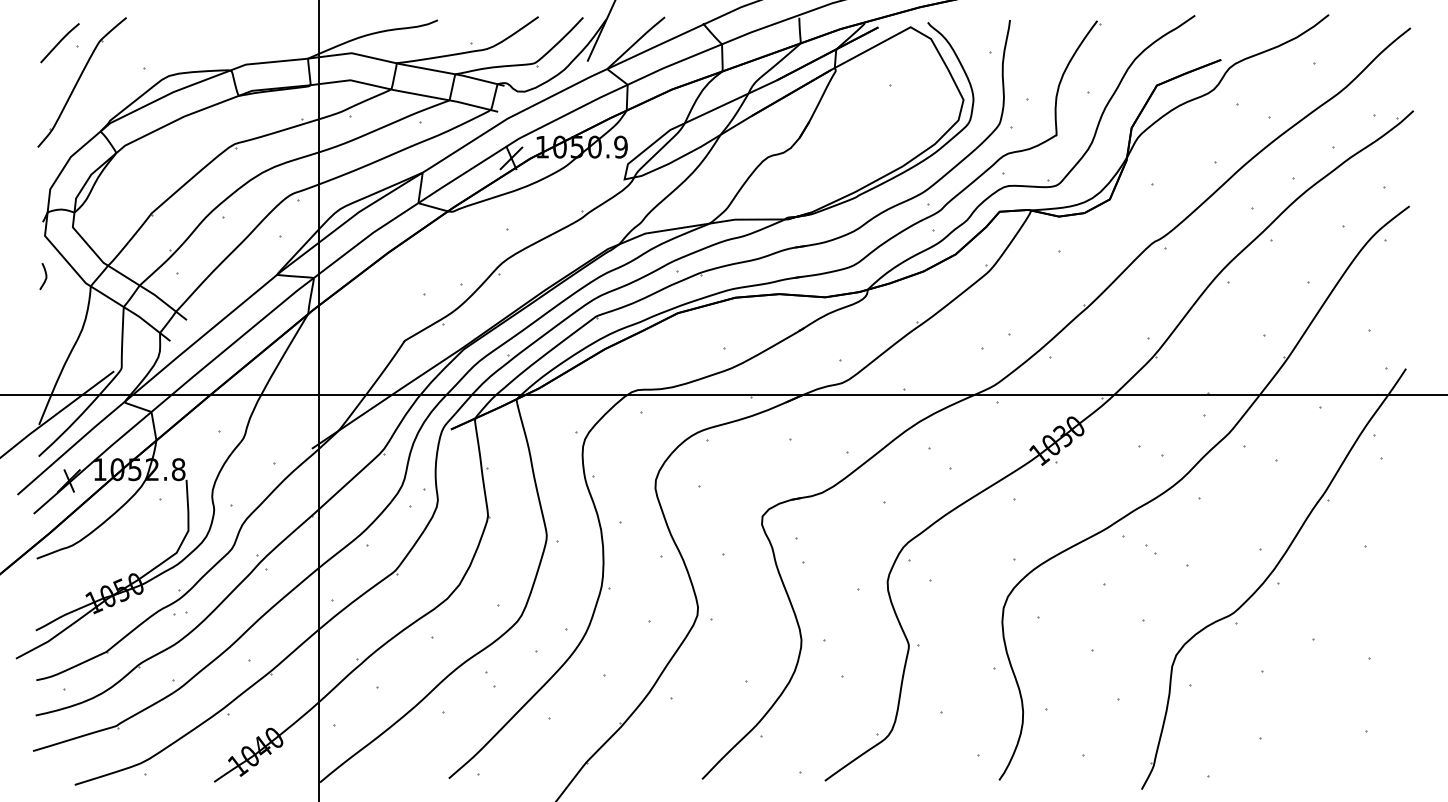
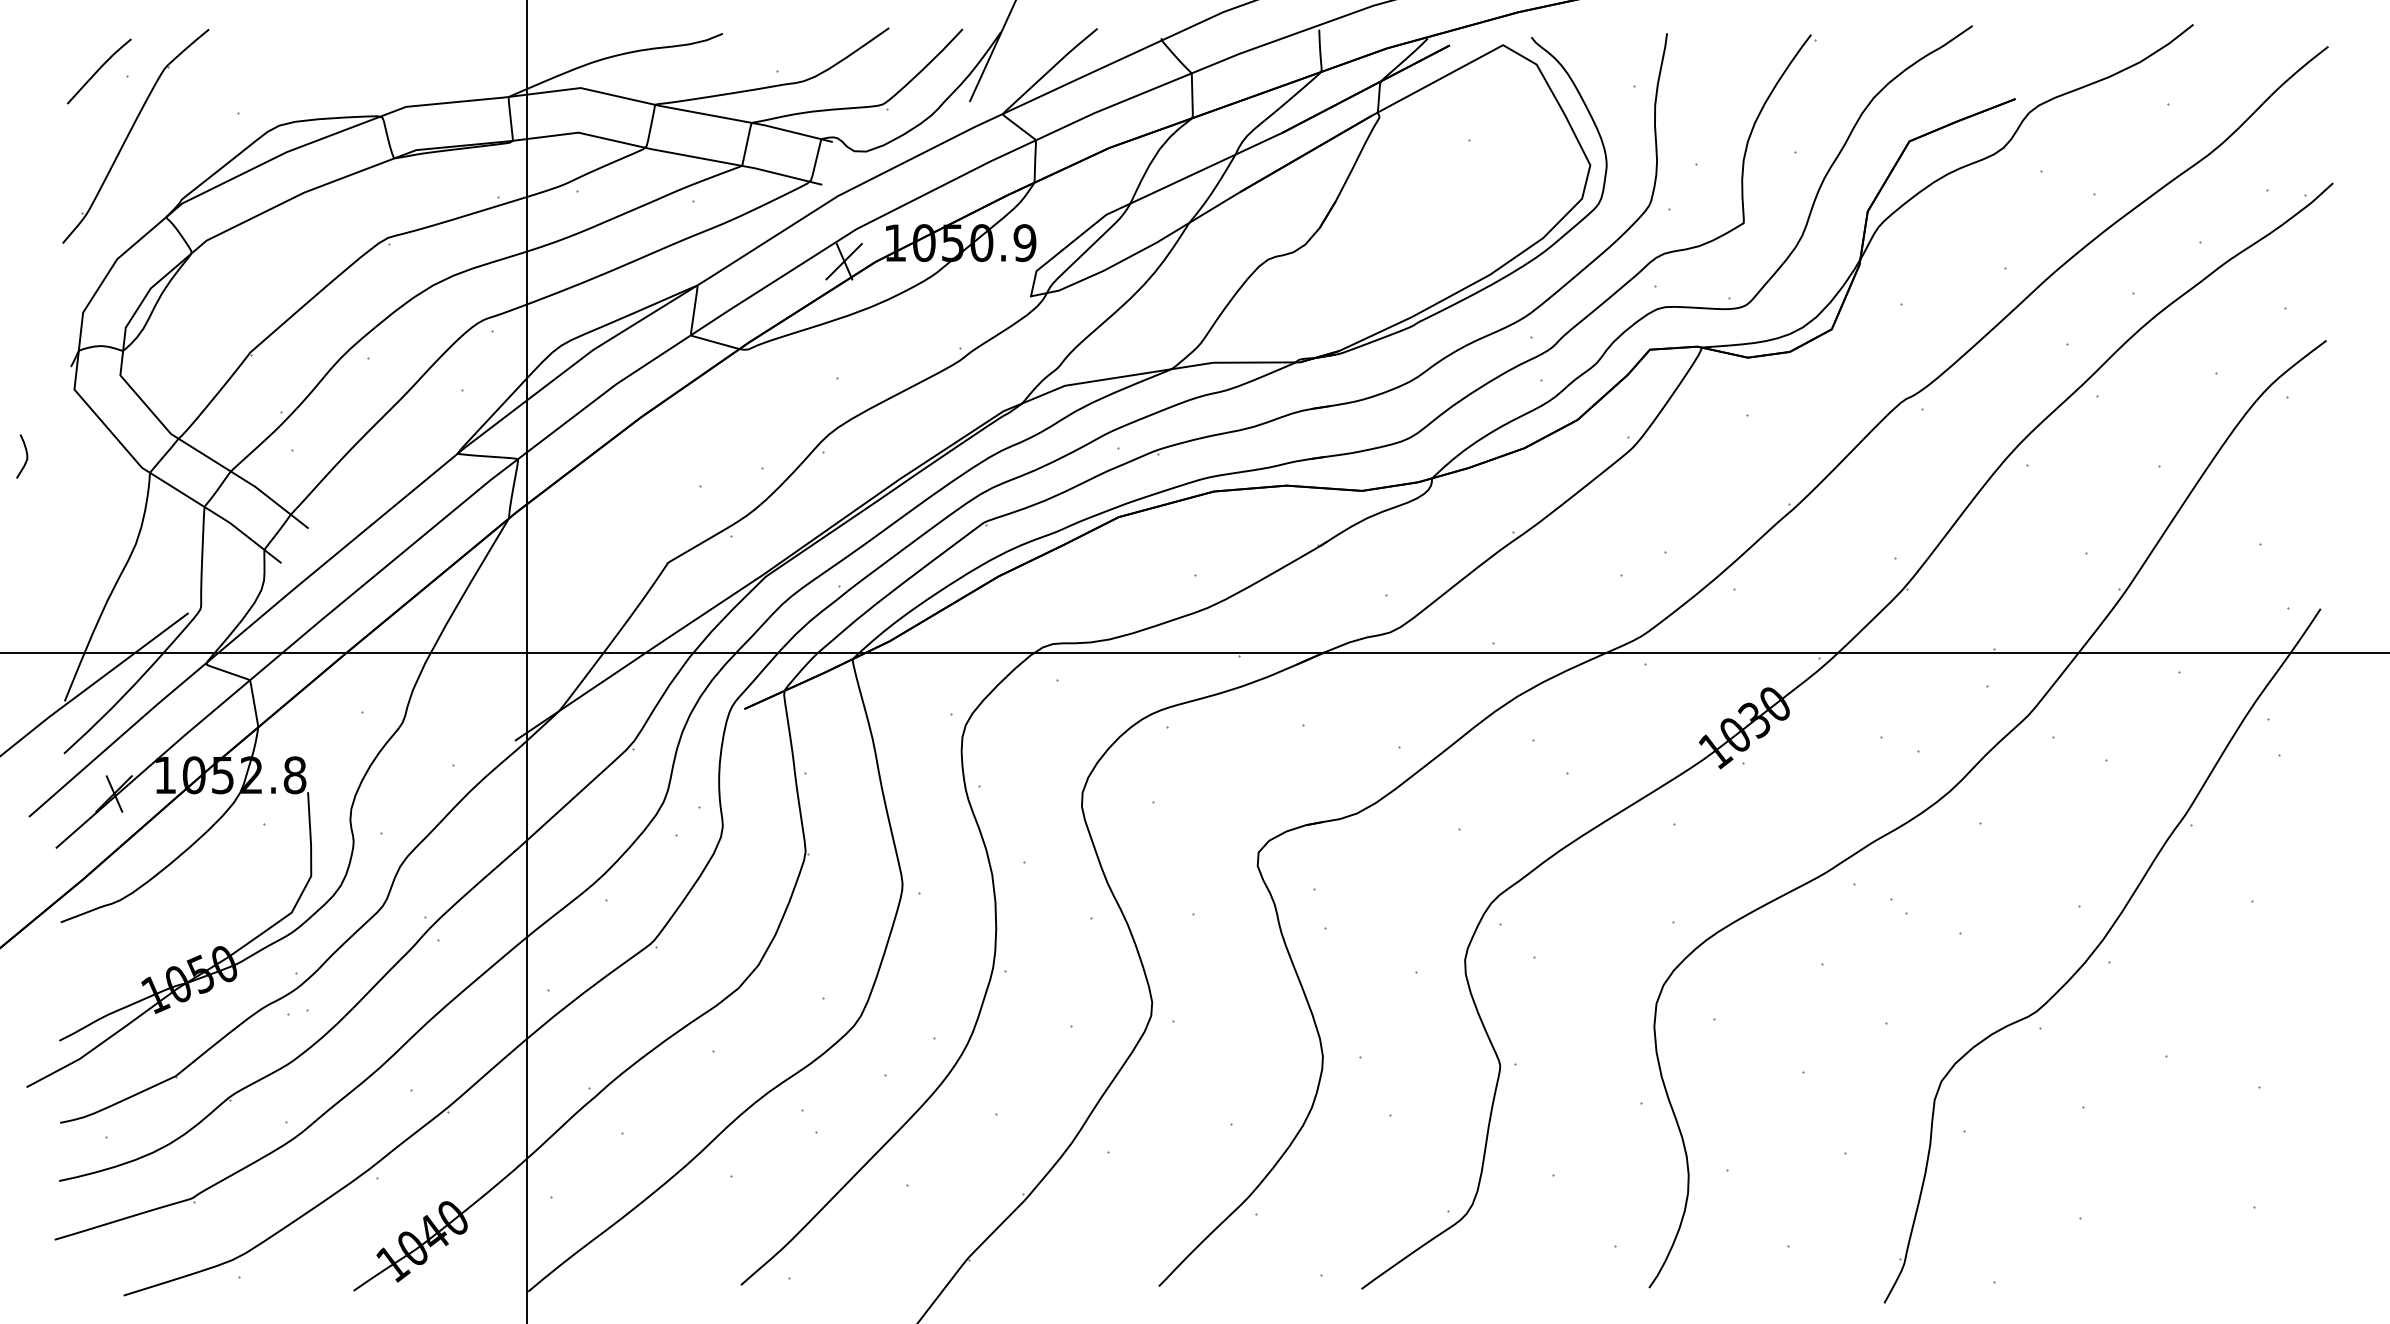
curve: (45, 276) -> (25, 456), moved

